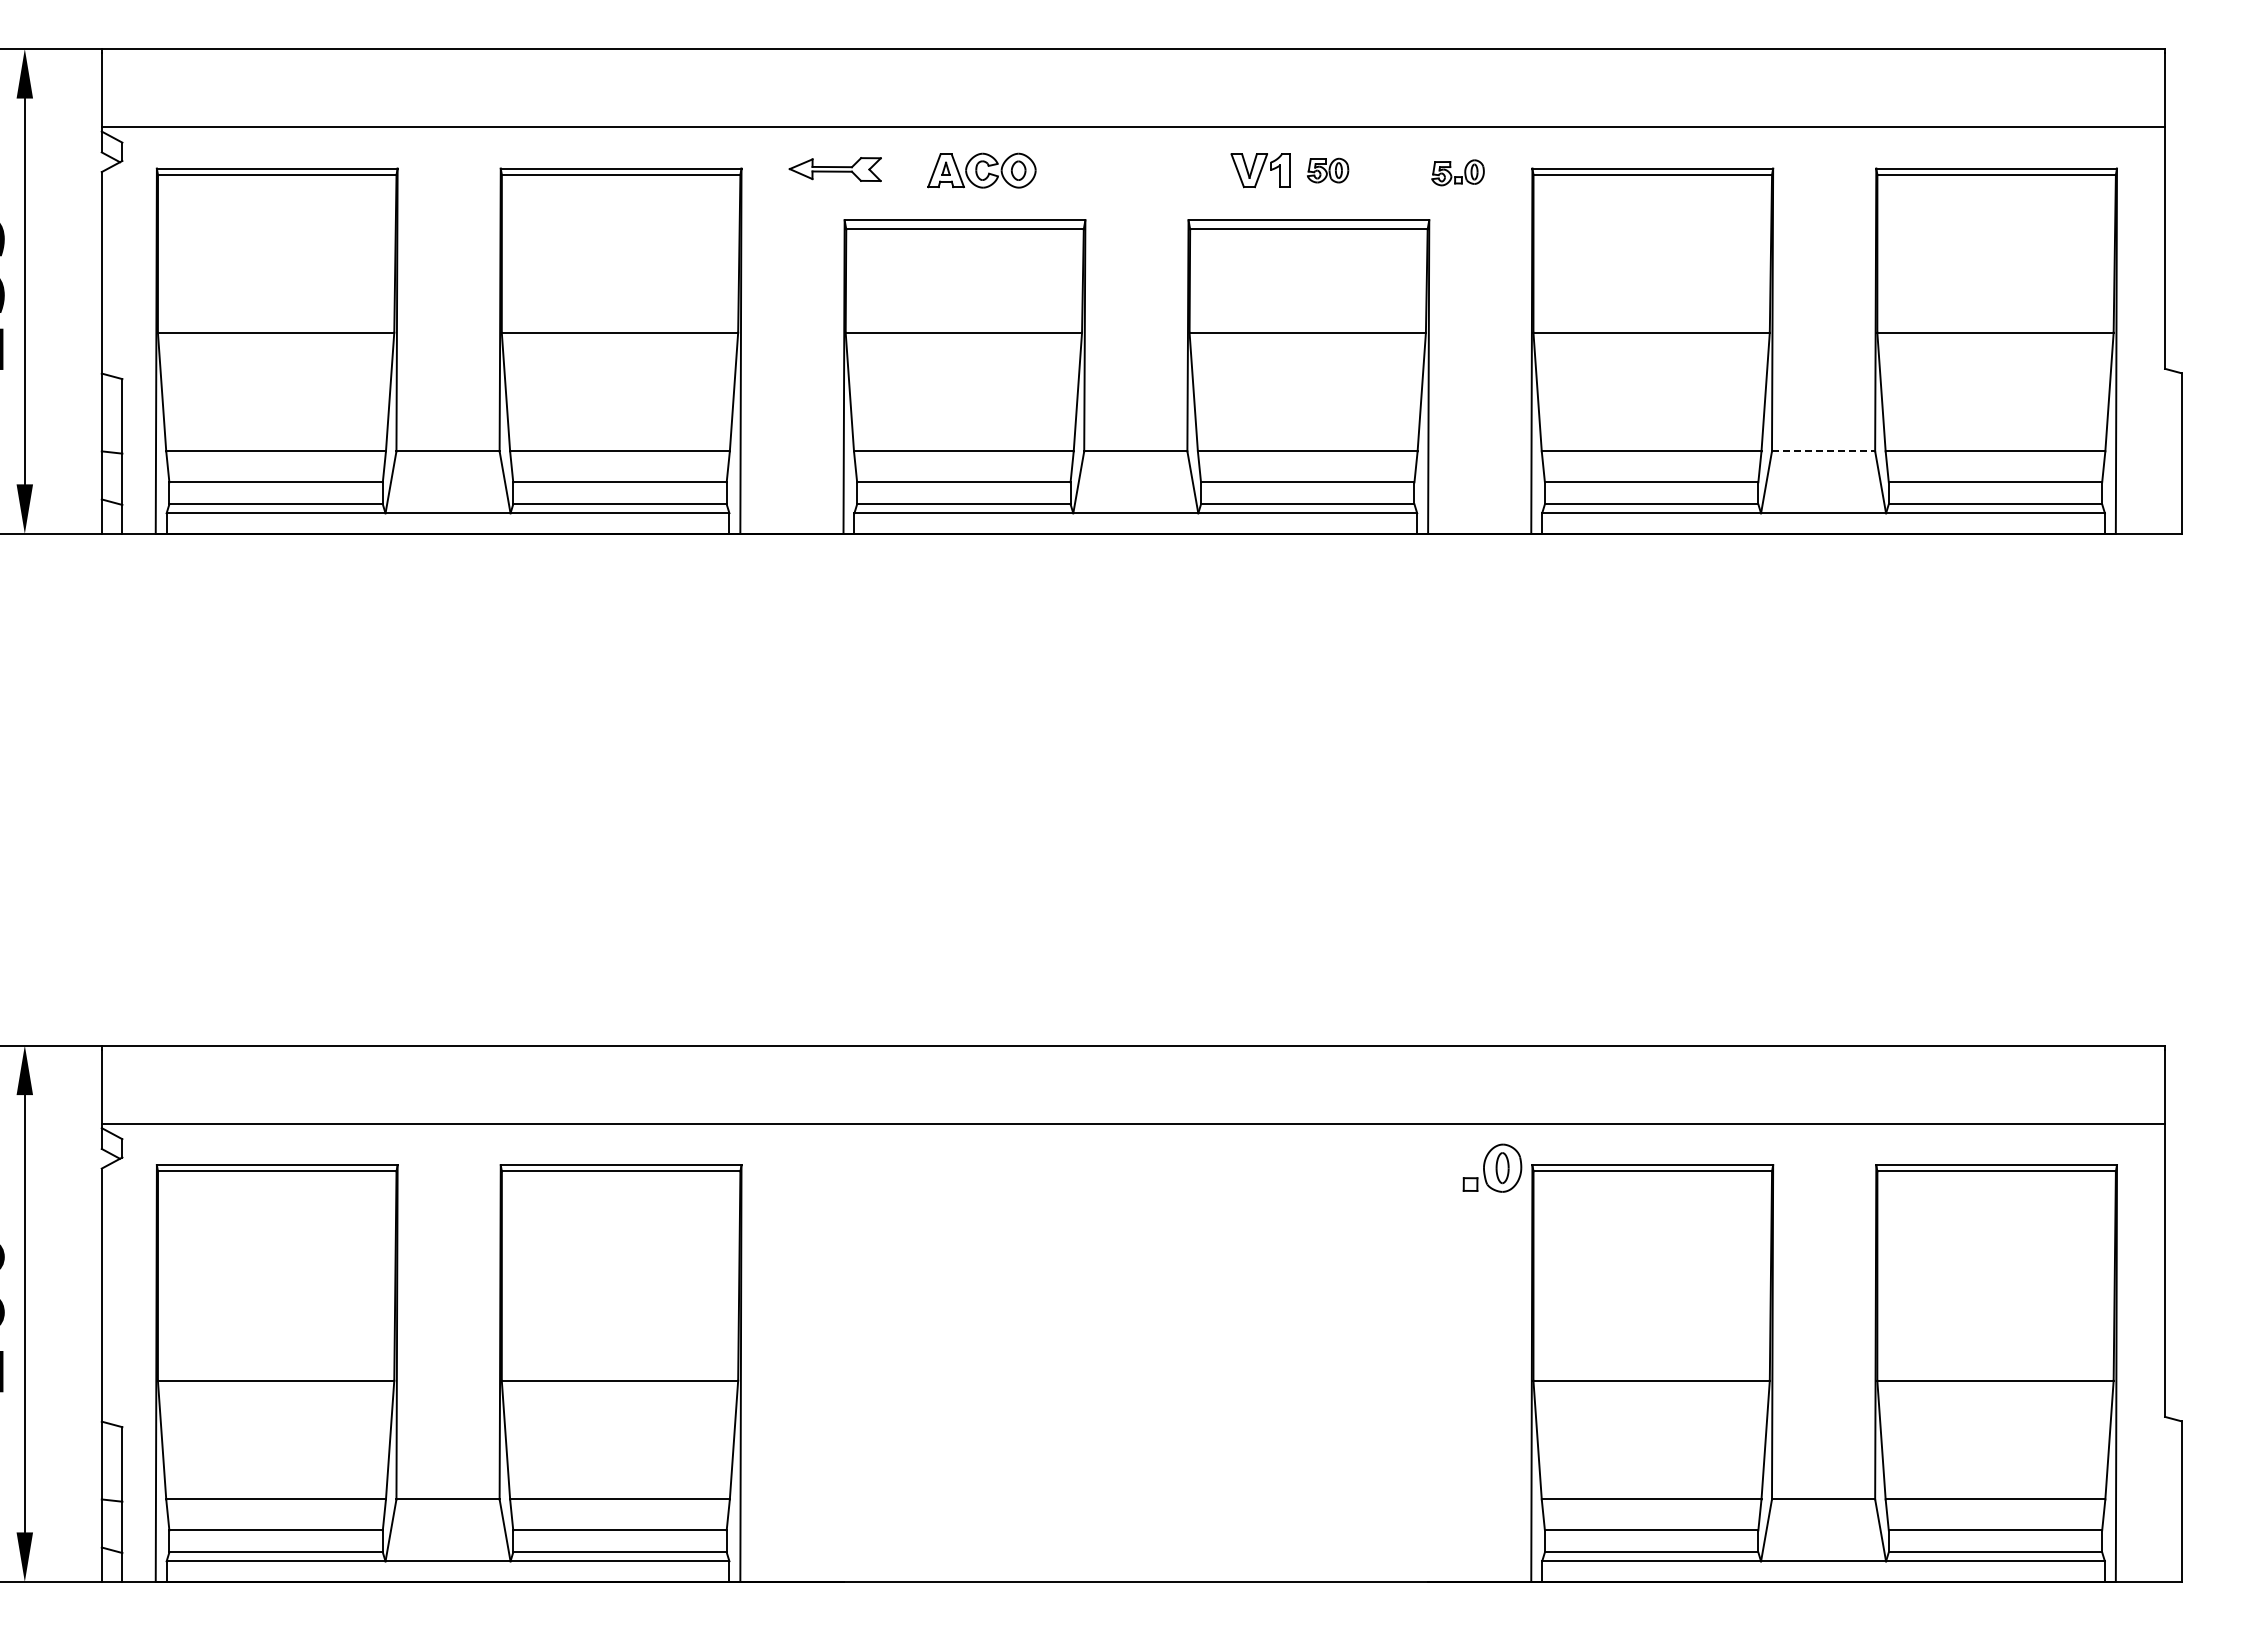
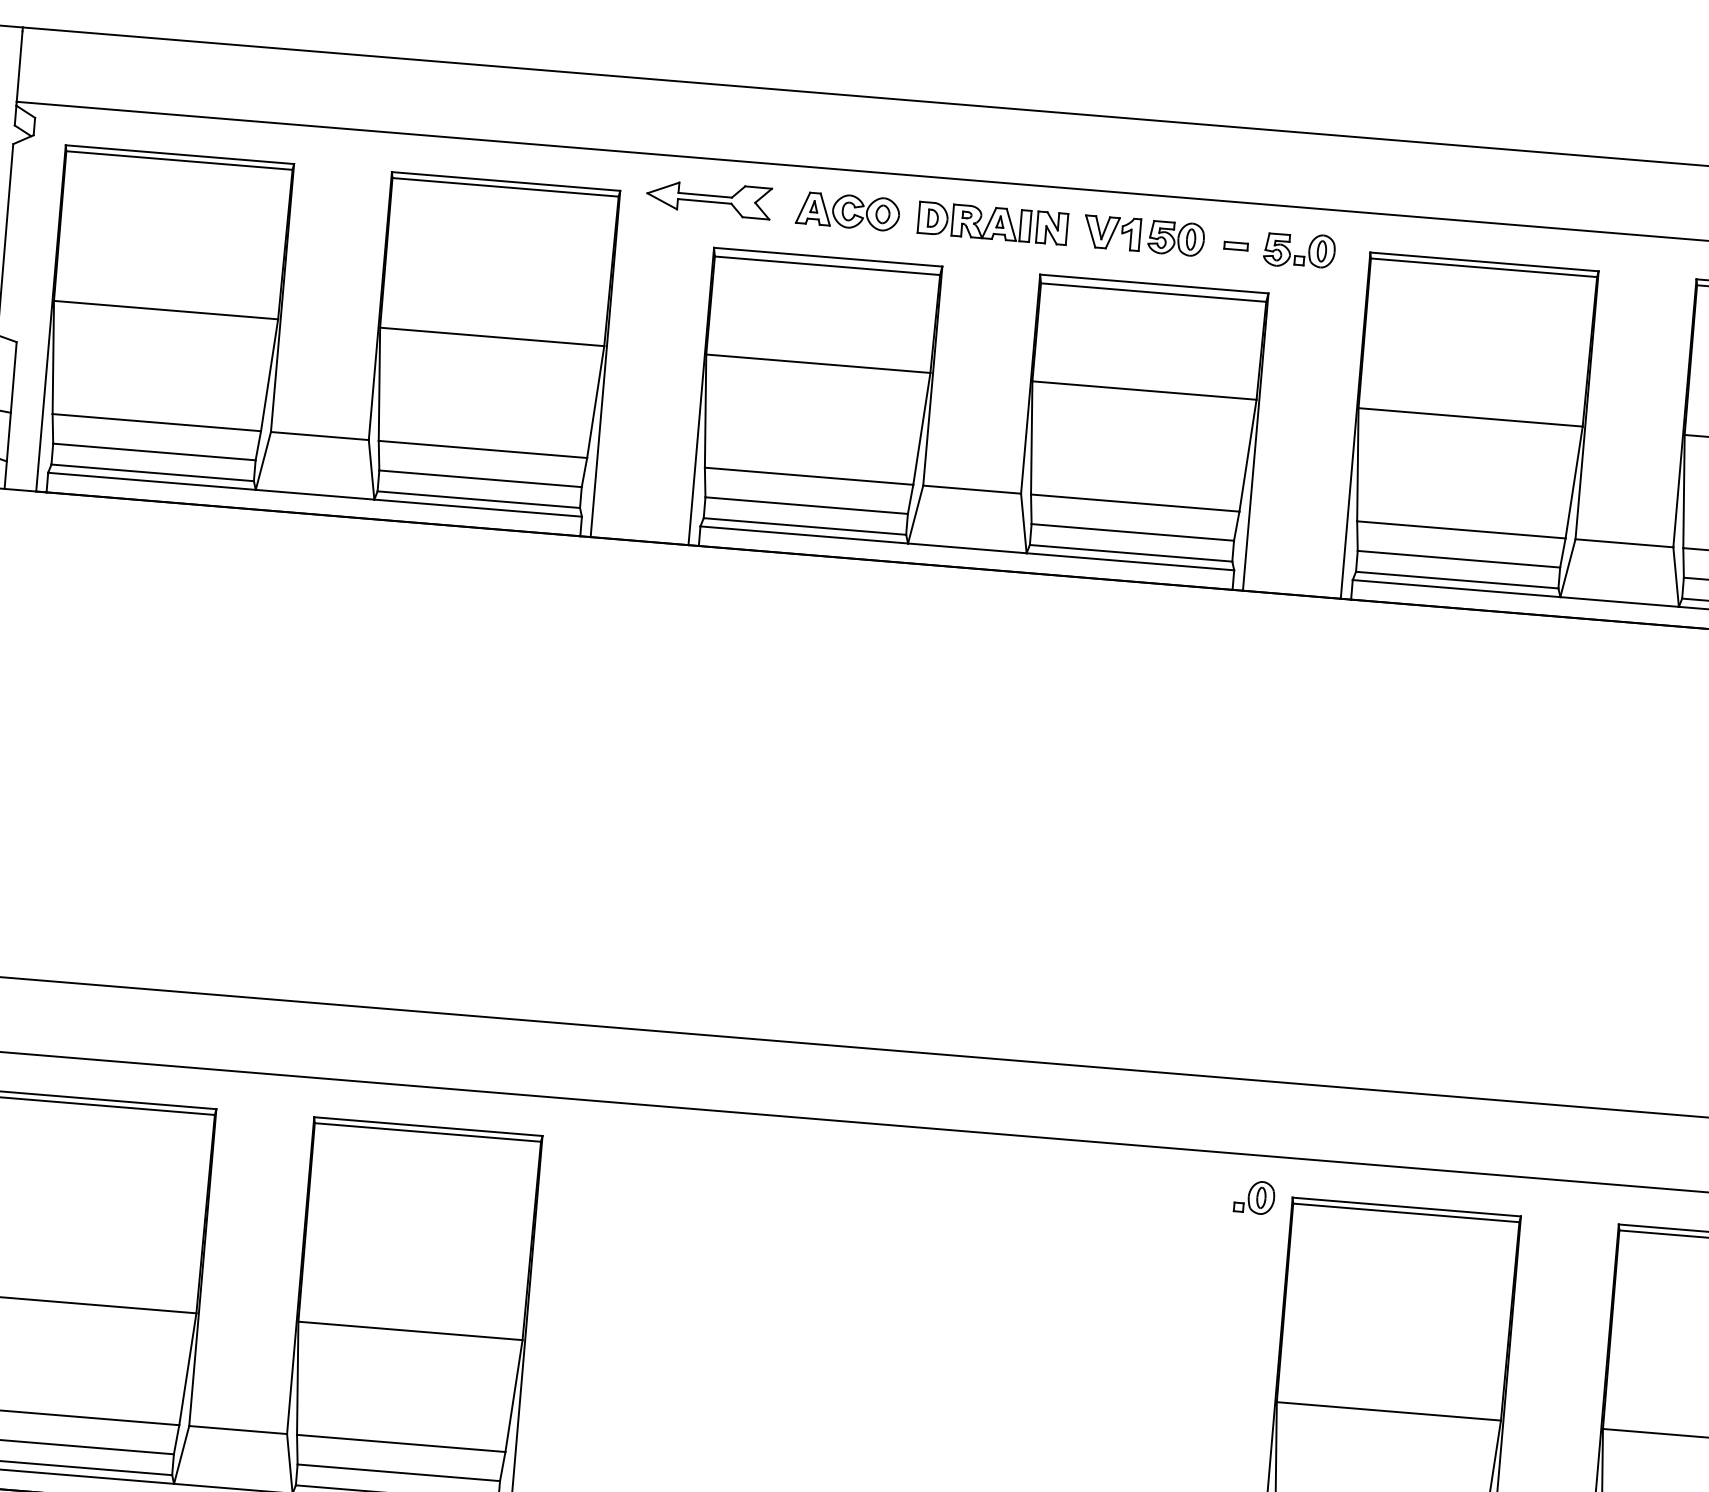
part: (835, 169) -> (709, 198), size x1.43
part: (1134, 170) -> (992, 223), added
part: (1327, 170) -> (1175, 238), size x1.43
part: (1457, 172) -> (1298, 250), size x1.43
part: (1391, 173) -> (1236, 246), added
line: (1823, 451) -> (1624, 543), dashed -> solid
part: (1492, 1168) -> (1254, 1197), size x0.71

